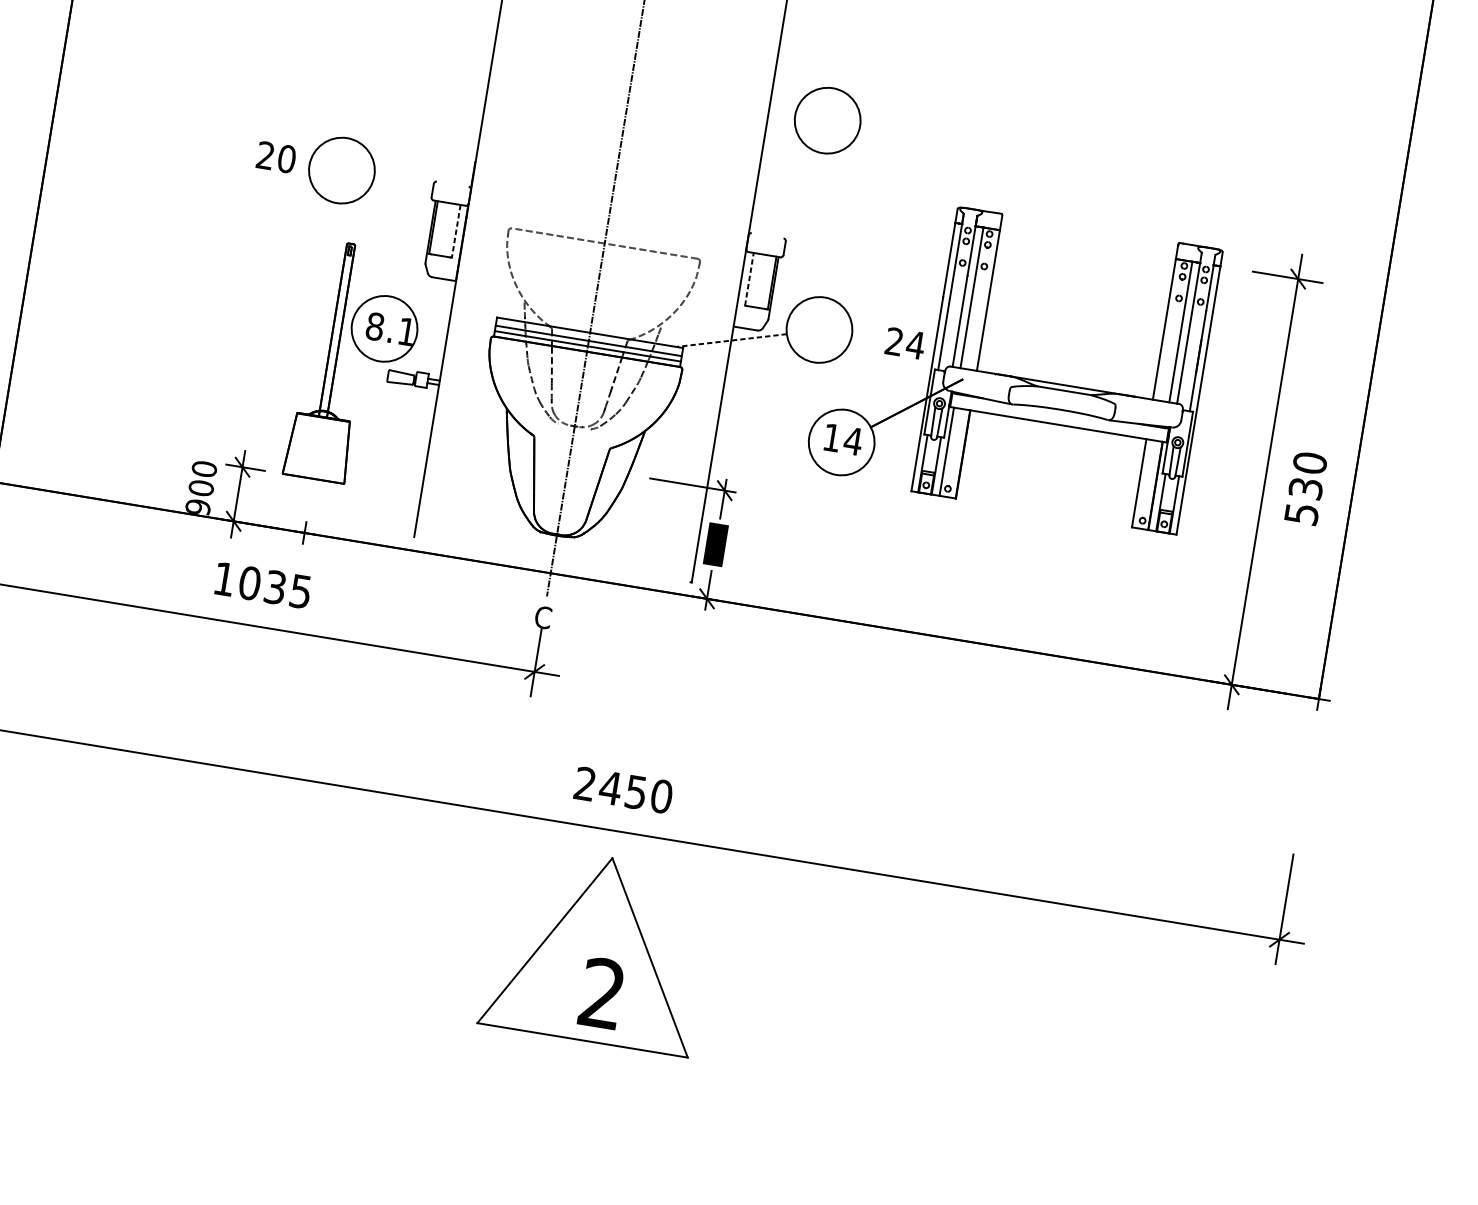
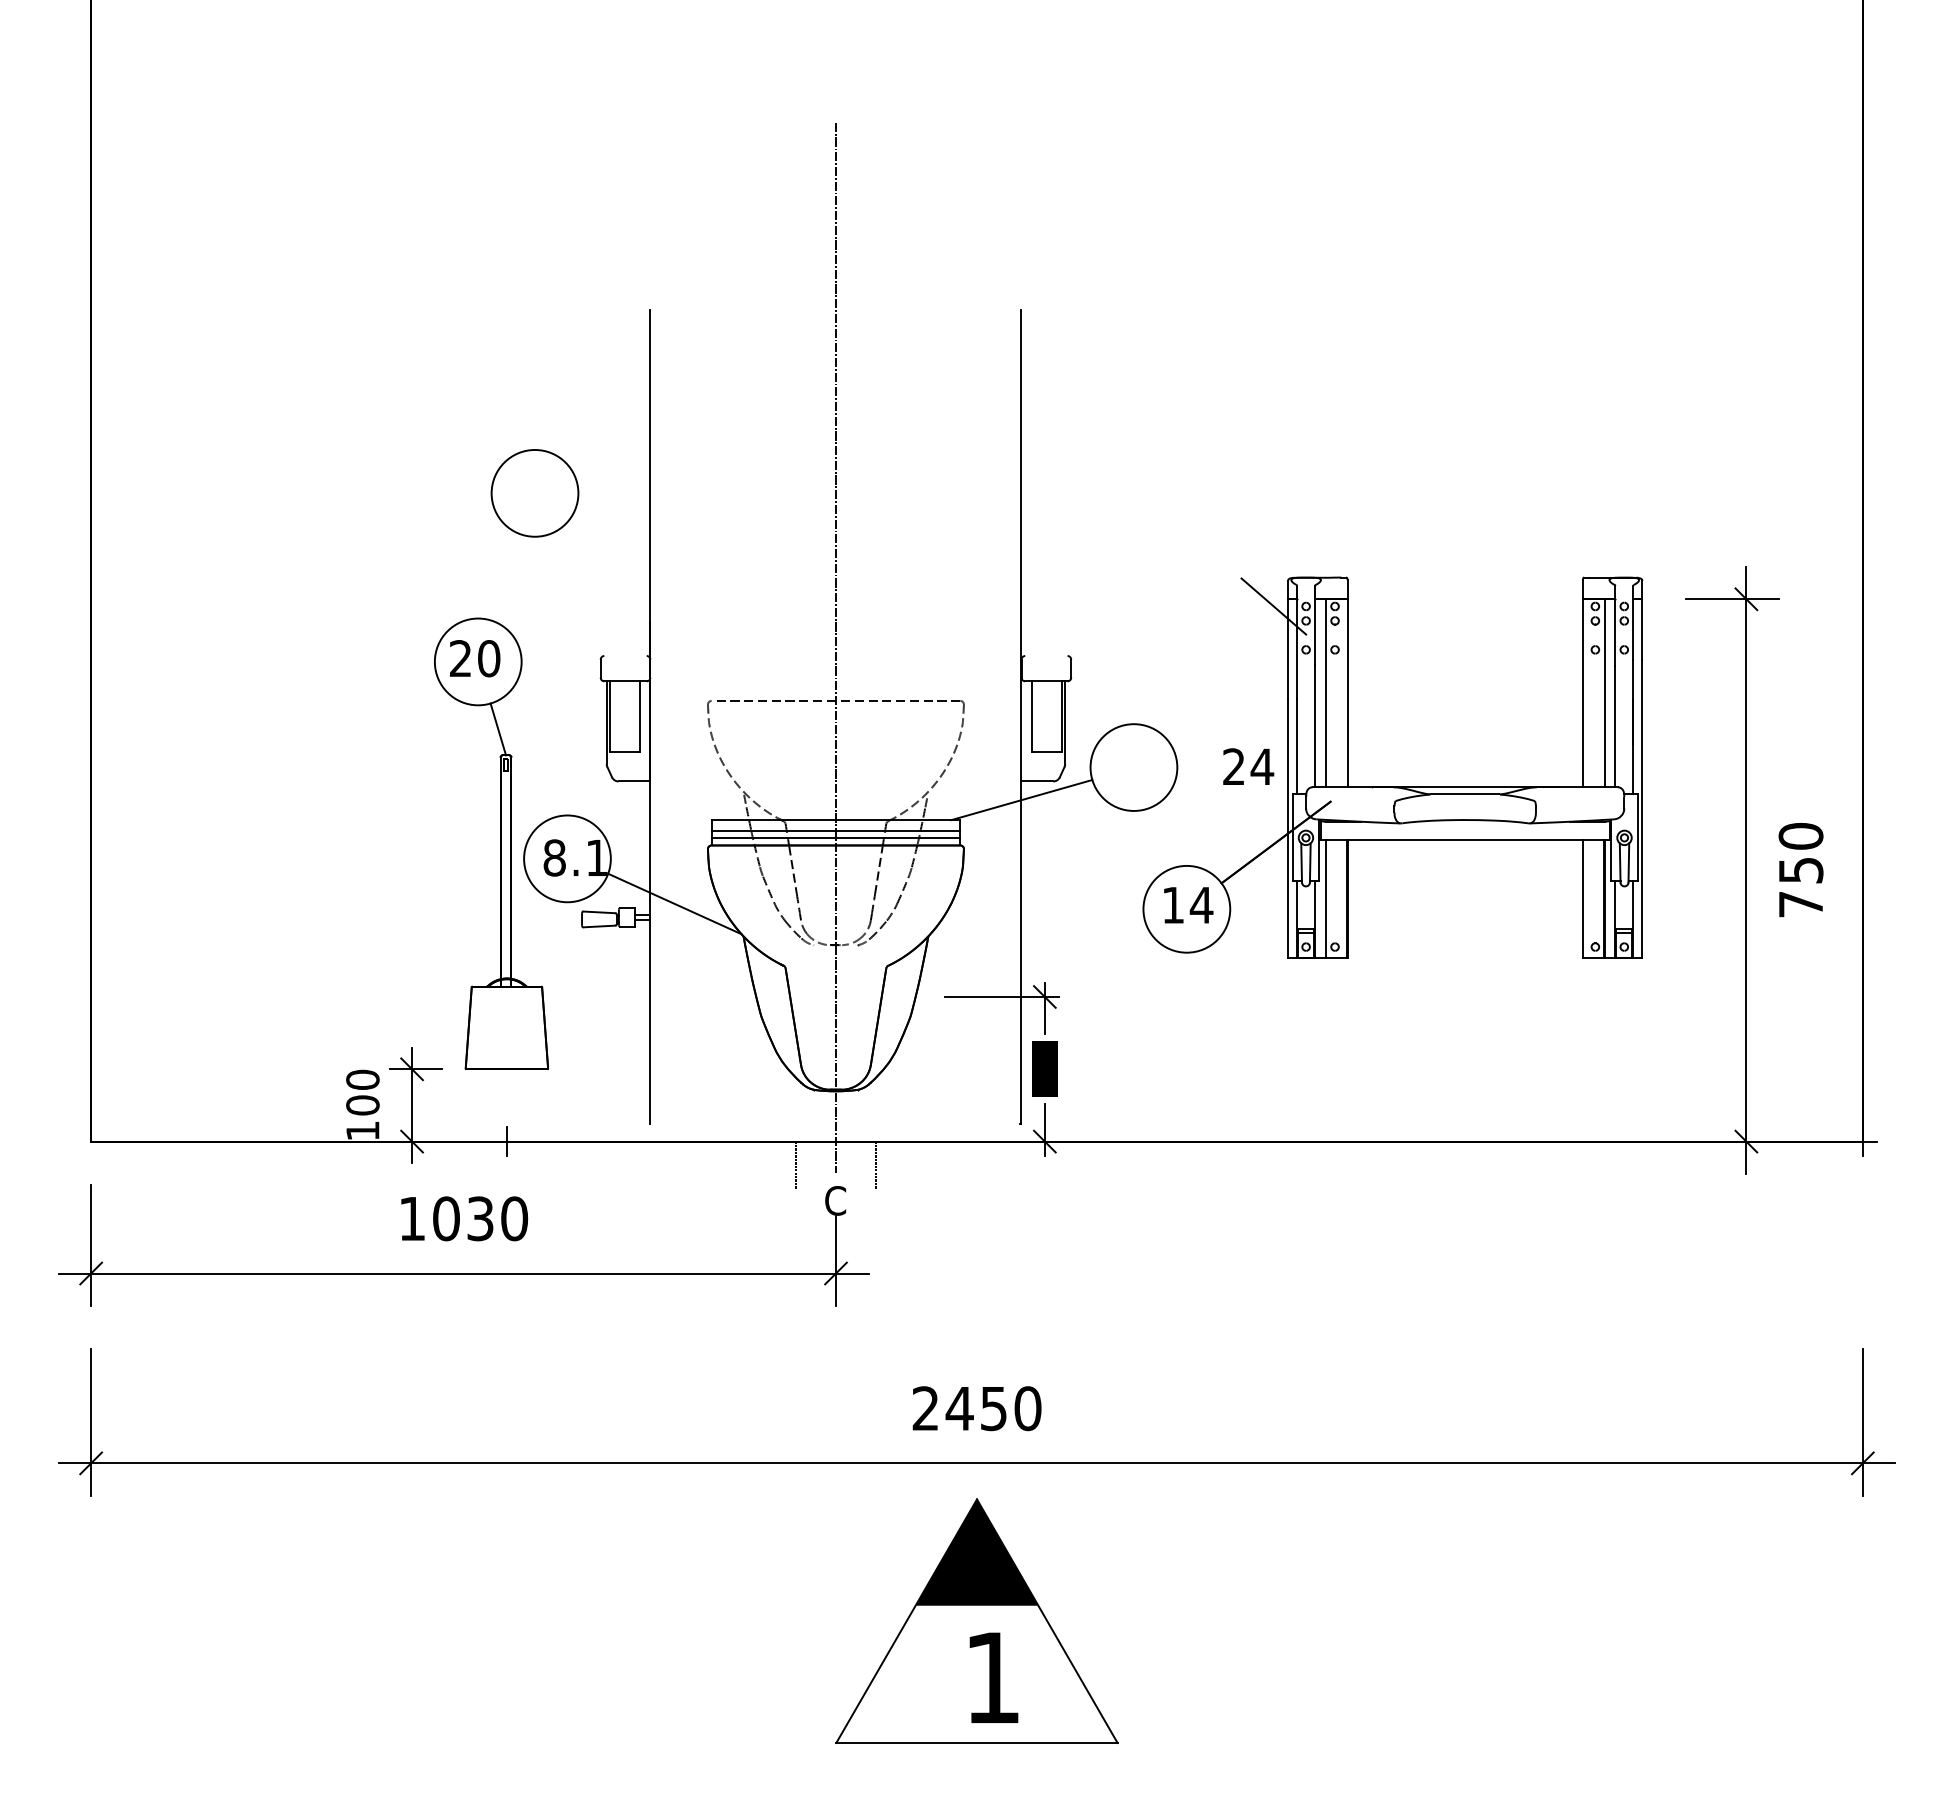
circle: (827, 120) -> (534, 493), moved
text: (276, 157) -> (475, 658), moved
line: (348, 223) -> (498, 729), added
line: (943, 226) -> (1273, 606), added
line: (456, 232) -> (640, 717), dashed -> solid
line: (749, 279) -> (1031, 716), dashed -> solid
line: (731, 340) -> (1021, 800), dashed -> solid
line: (459, 375) -> (674, 903), added
text: (1303, 501) -> (1800, 887), 530 -> 750
text: (197, 506) -> (362, 1130), 900 -> 100
line: (518, 586) -> (796, 1165), added
text: (300, 591) -> (514, 1218), 1035 -> 1030
line: (577, 595) -> (875, 1164), added
fill: (605, 897) -> (976, 1552), added
text: (601, 992) -> (991, 1676), 2 -> 1

